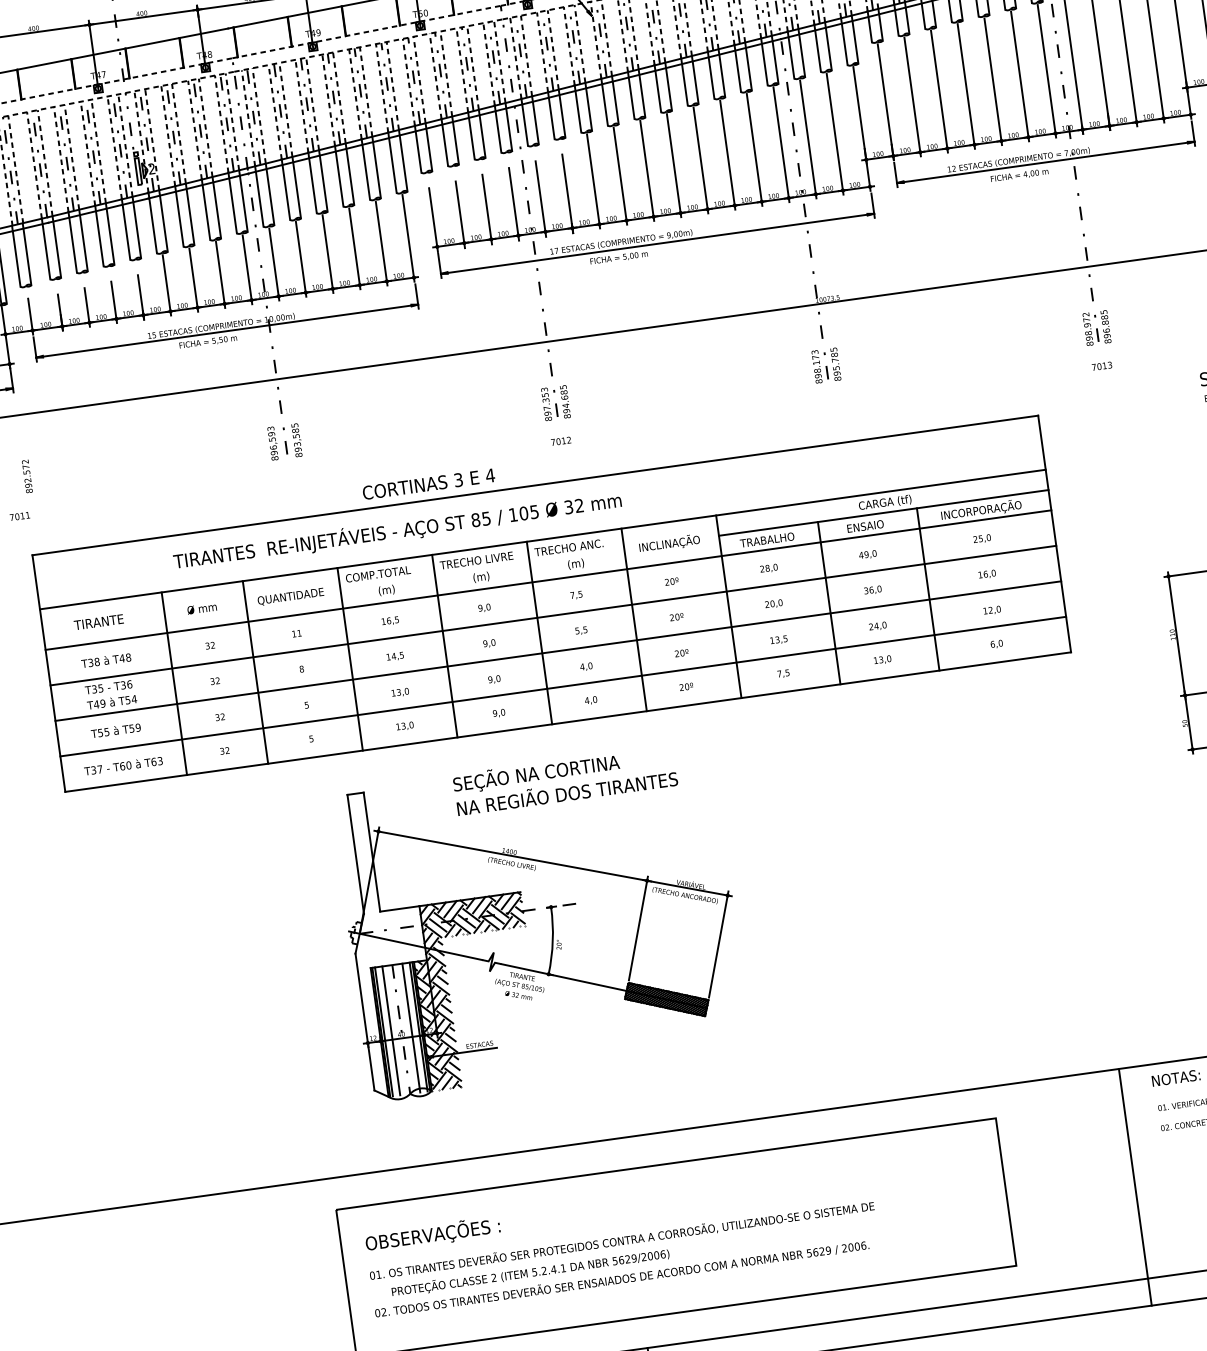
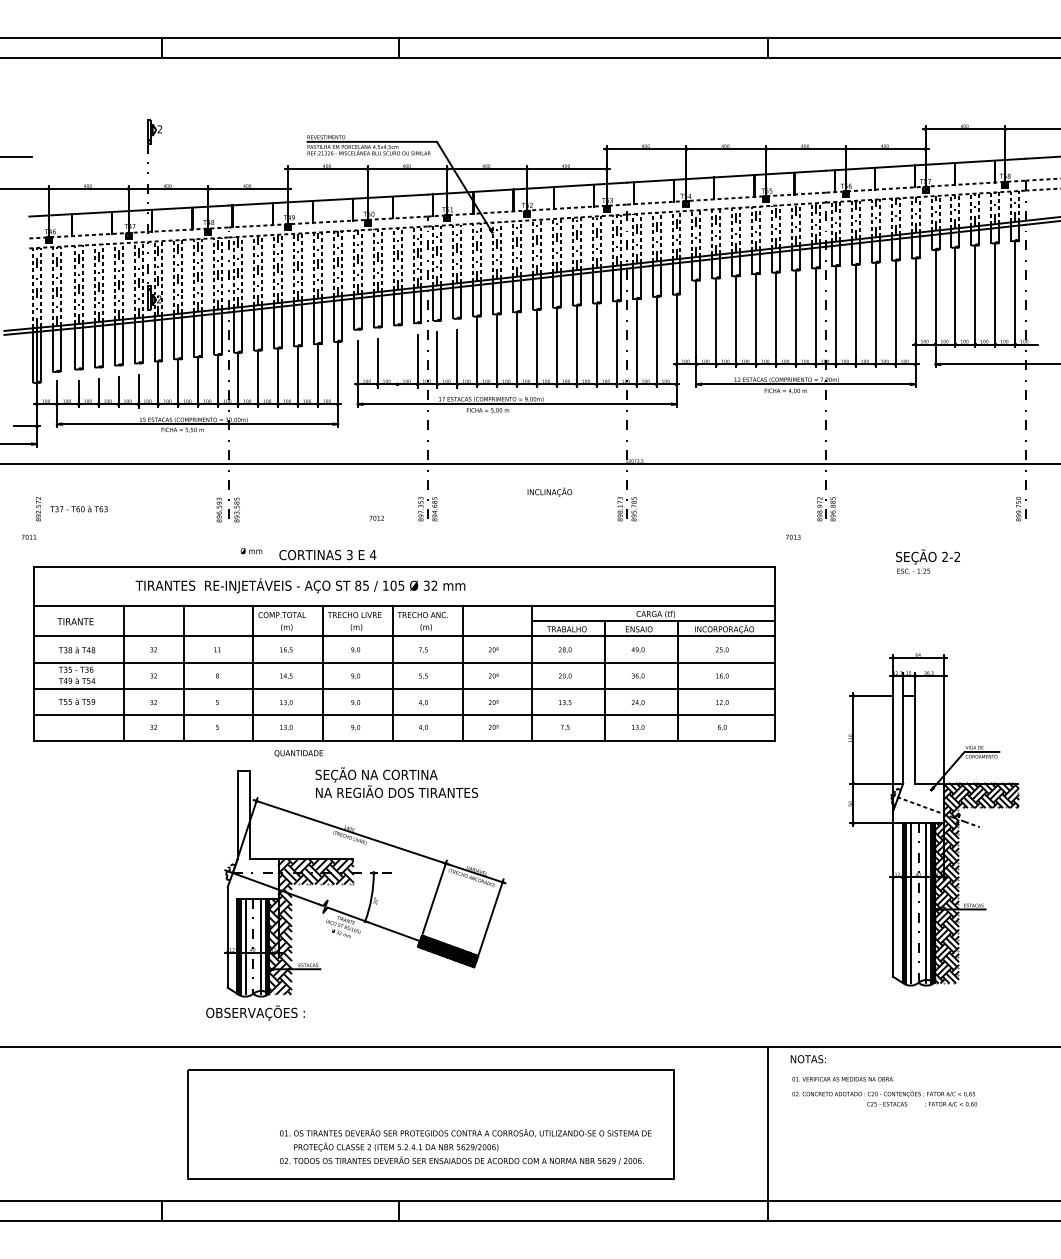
line: (487, 209) -> (397, 362), removed
text: (1102, 365) -> (793, 536), moved
text: (560, 440) -> (376, 517), moved
text: (668, 542) -> (549, 491), moved
text: (290, 596) -> (298, 753), moved
text: (202, 608) -> (251, 551), moved
text: (123, 766) -> (78, 509), moved
text: (432, 1234) -> (255, 1012), moved
text: (624, 1258) -> (465, 1146), moved

